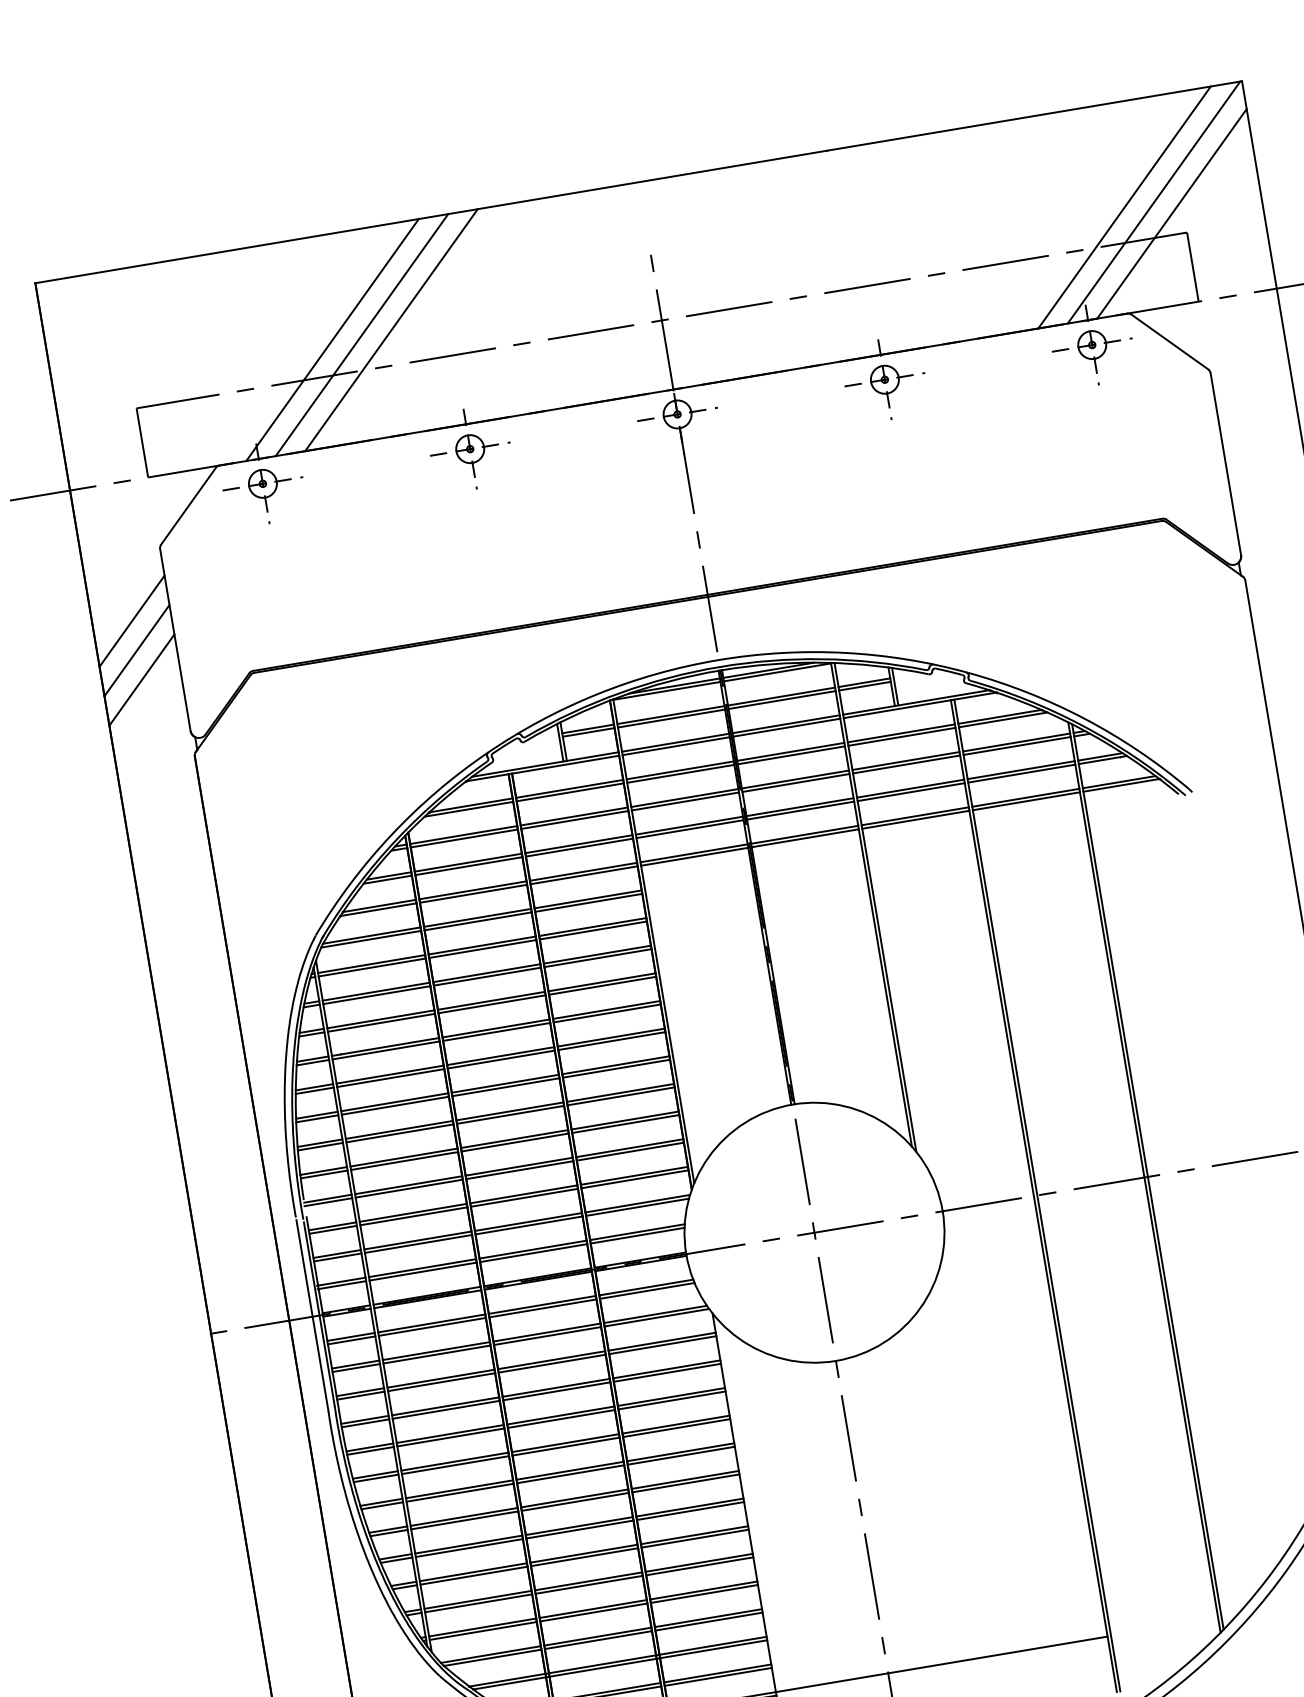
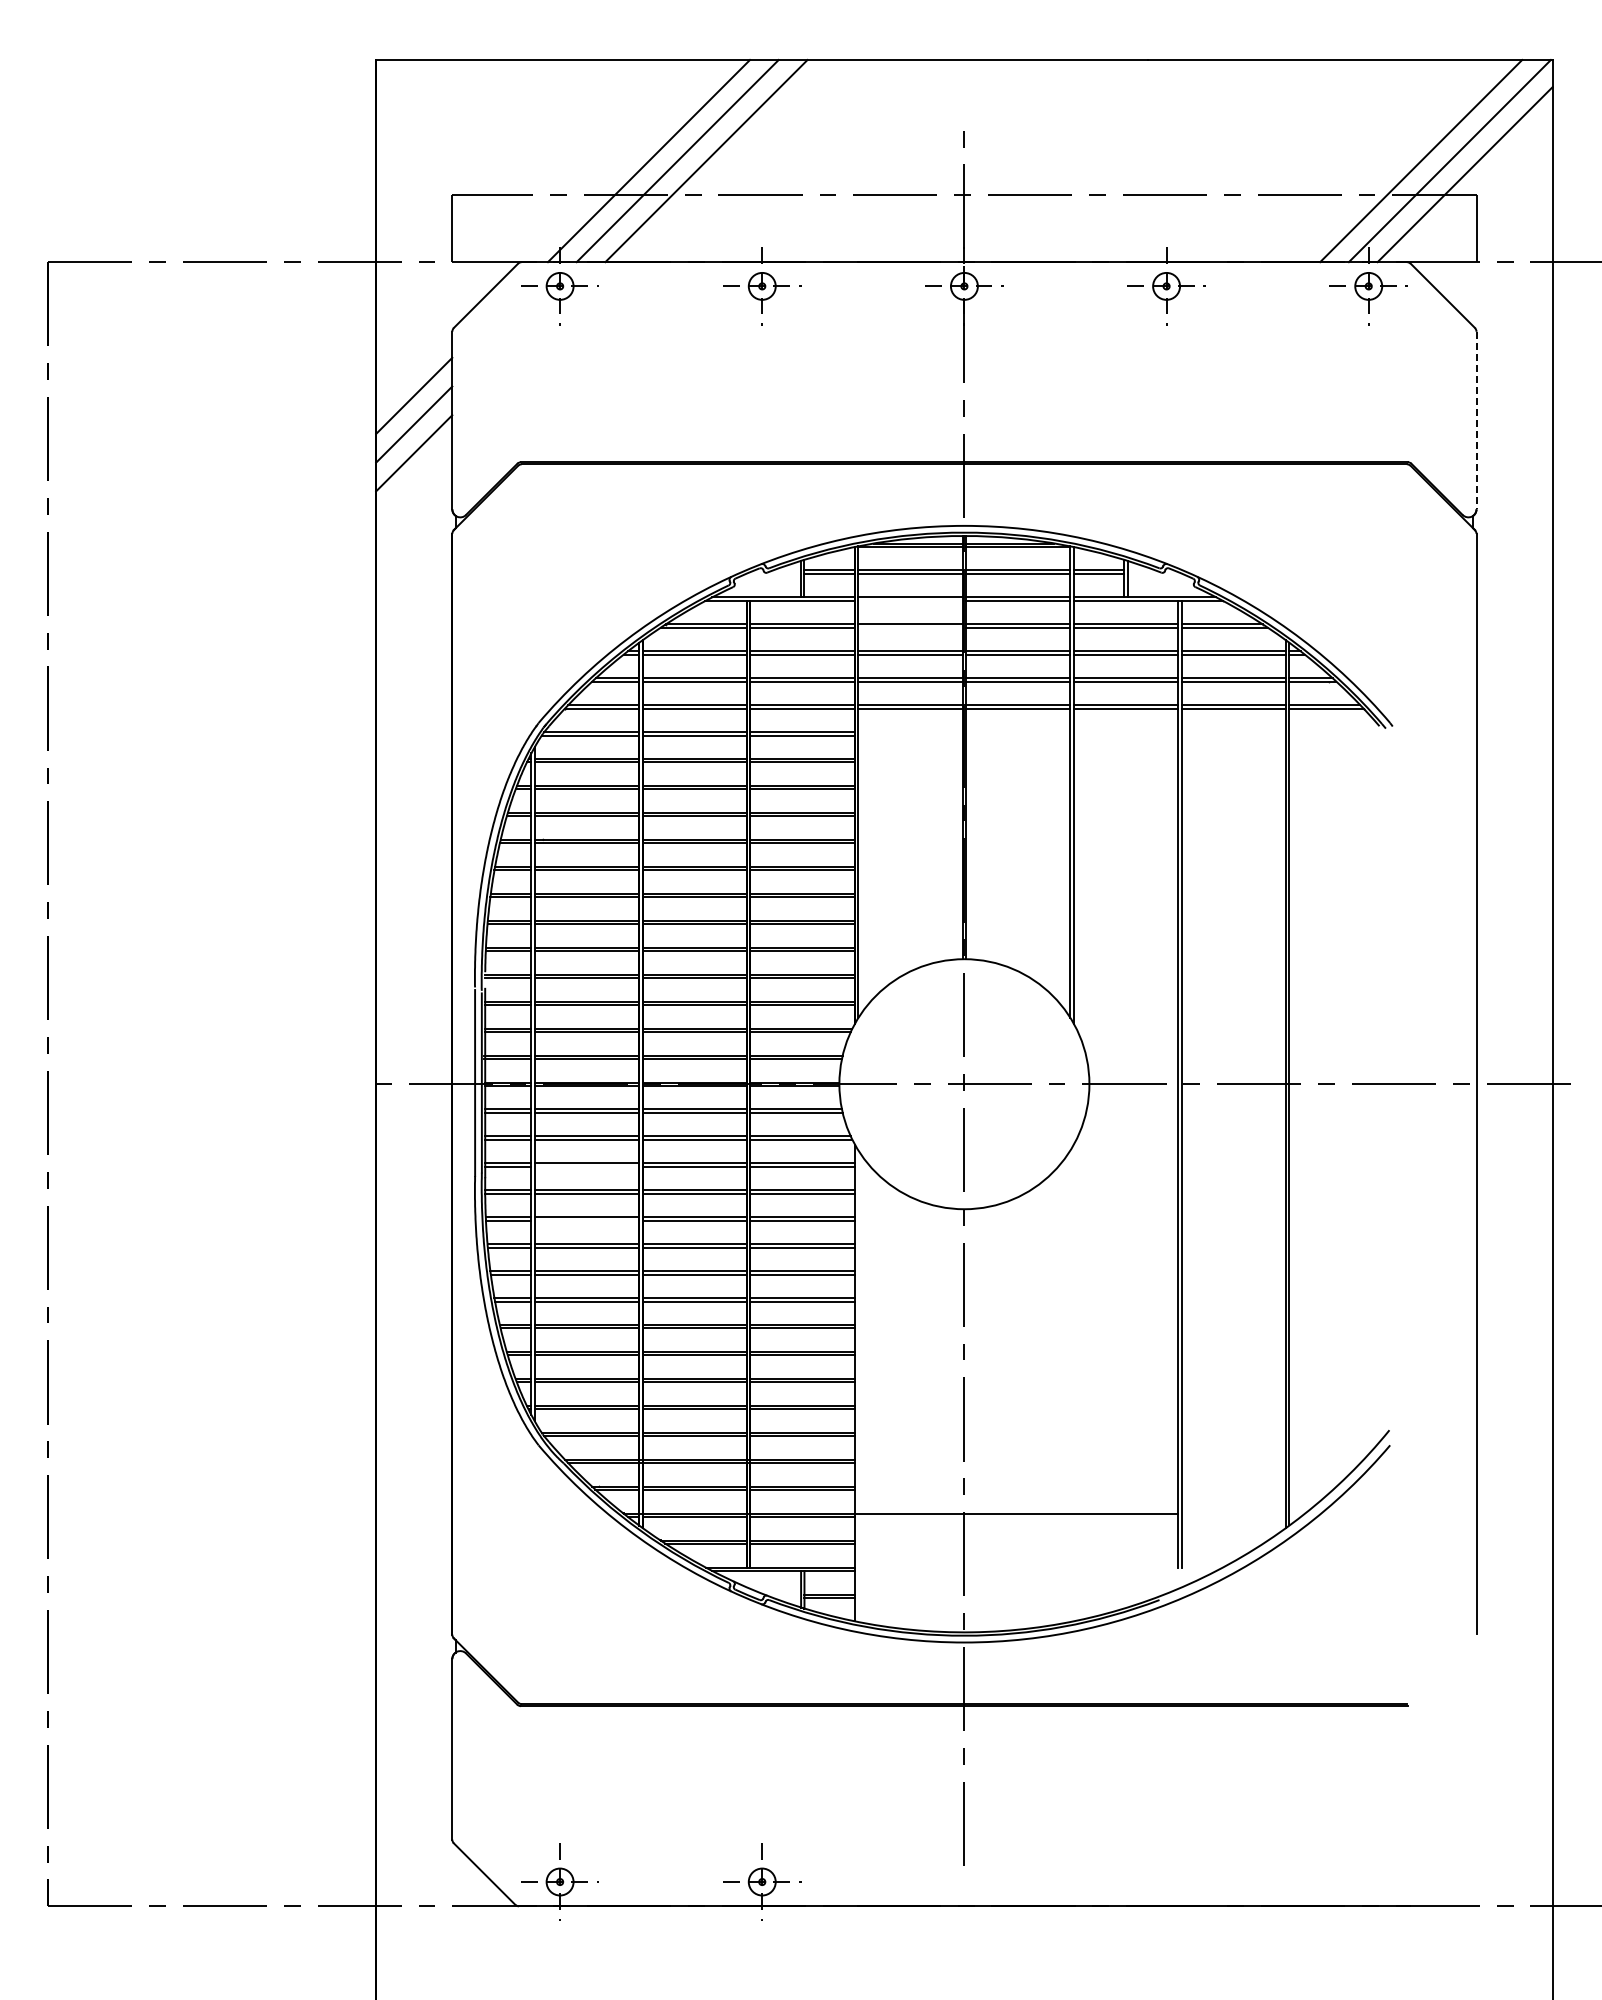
line: (1225, 464) -> (1476, 420), solid -> dashed
line: (676, 745) -> (910, 600), removed
line: (680, 773) -> (910, 627), removed
line: (441, 1381) -> (586, 1166), removed
line: (450, 1437) -> (586, 1220), removed

